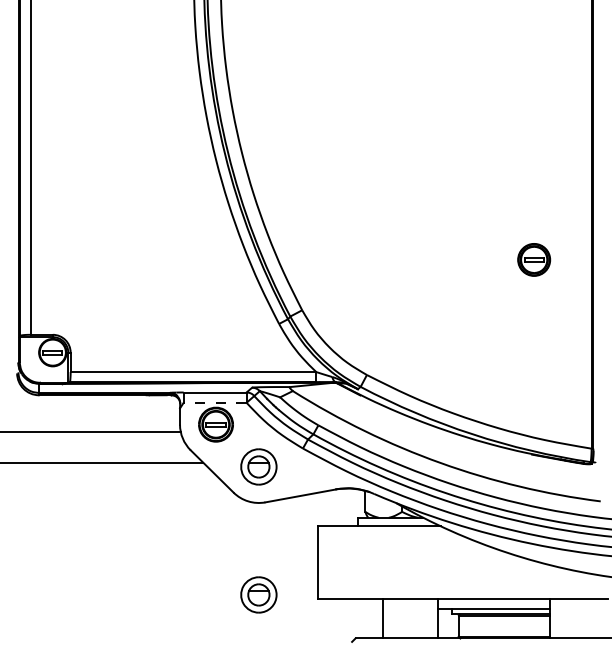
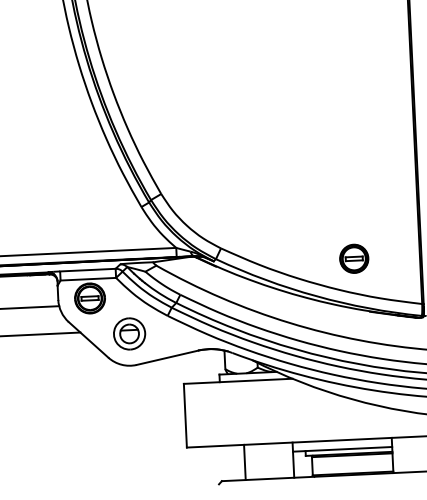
part: (534, 259) -> (354, 258), moved
line: (214, 402) -> (87, 278), dashed -> solid
part: (258, 594) -> (134, 446), removed

